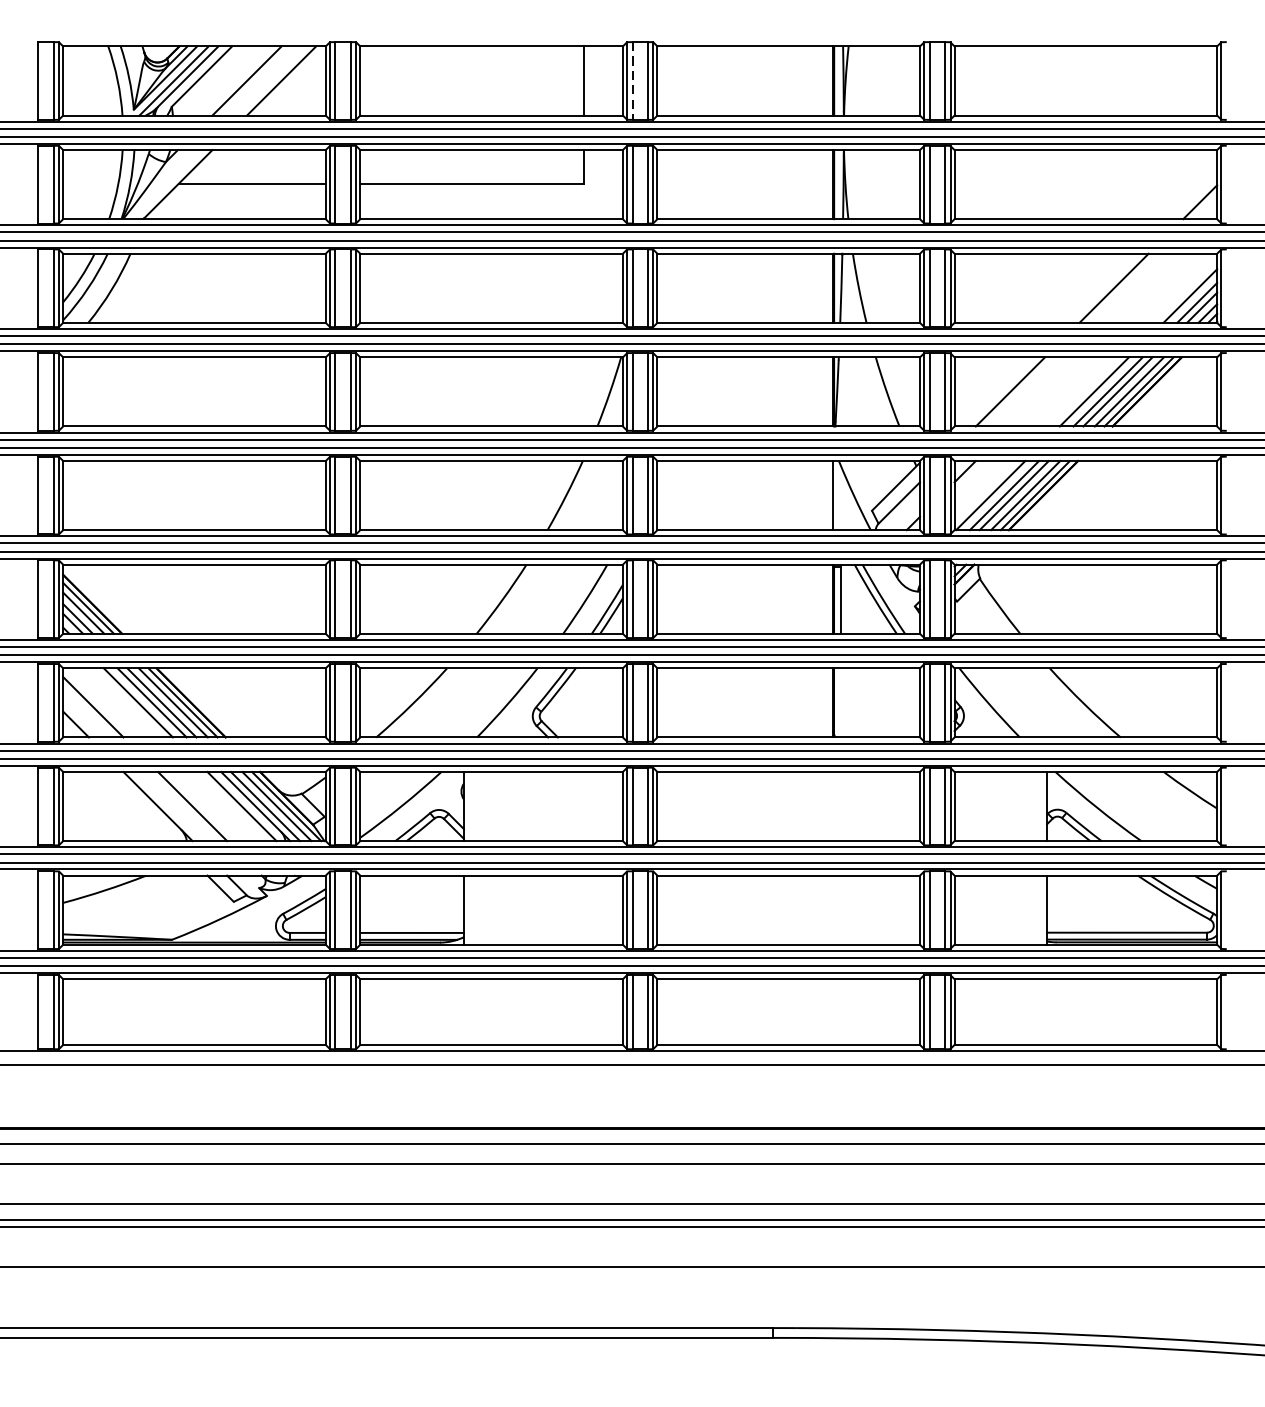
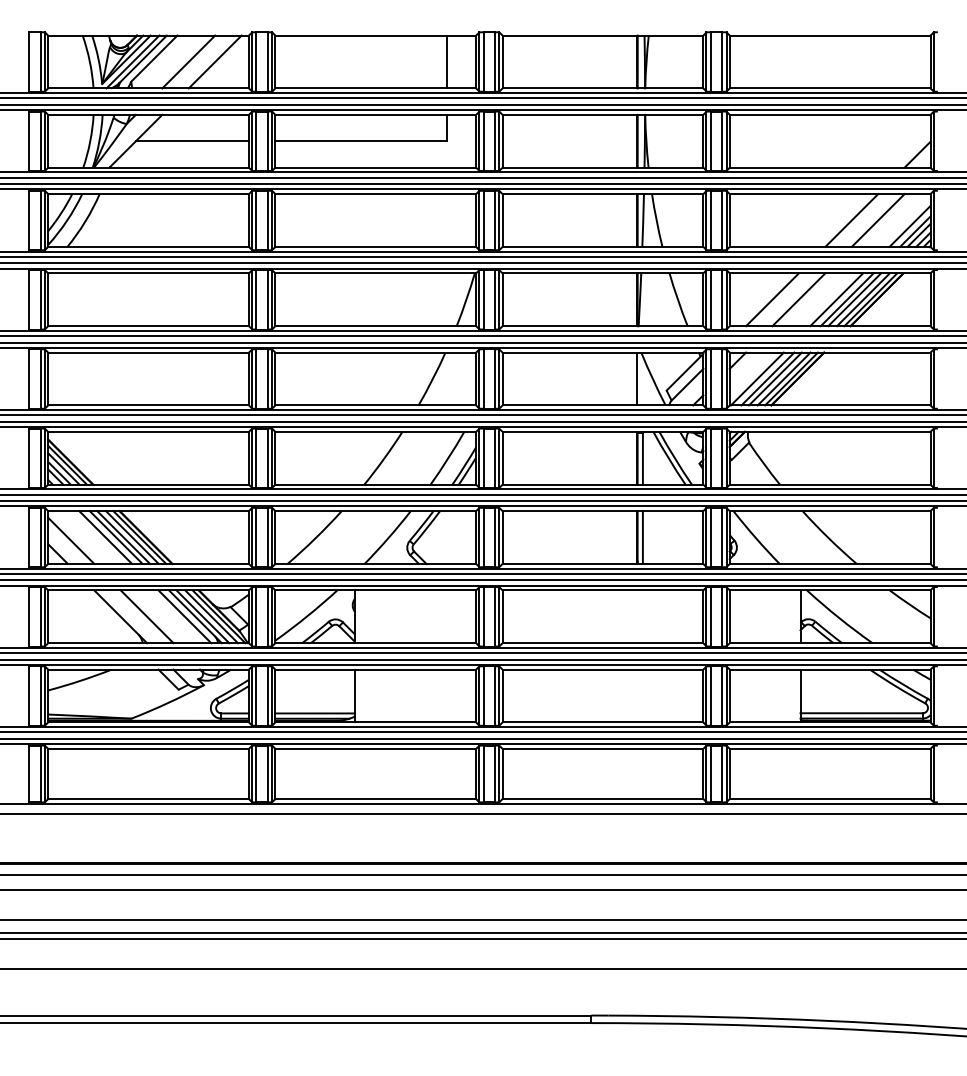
line: (632, 81) -> (483, 62), dashed -> solid
line: (1147, 288) -> (877, 220), added
line: (1044, 391) -> (798, 299), added
line: (840, 702) -> (642, 537), added

